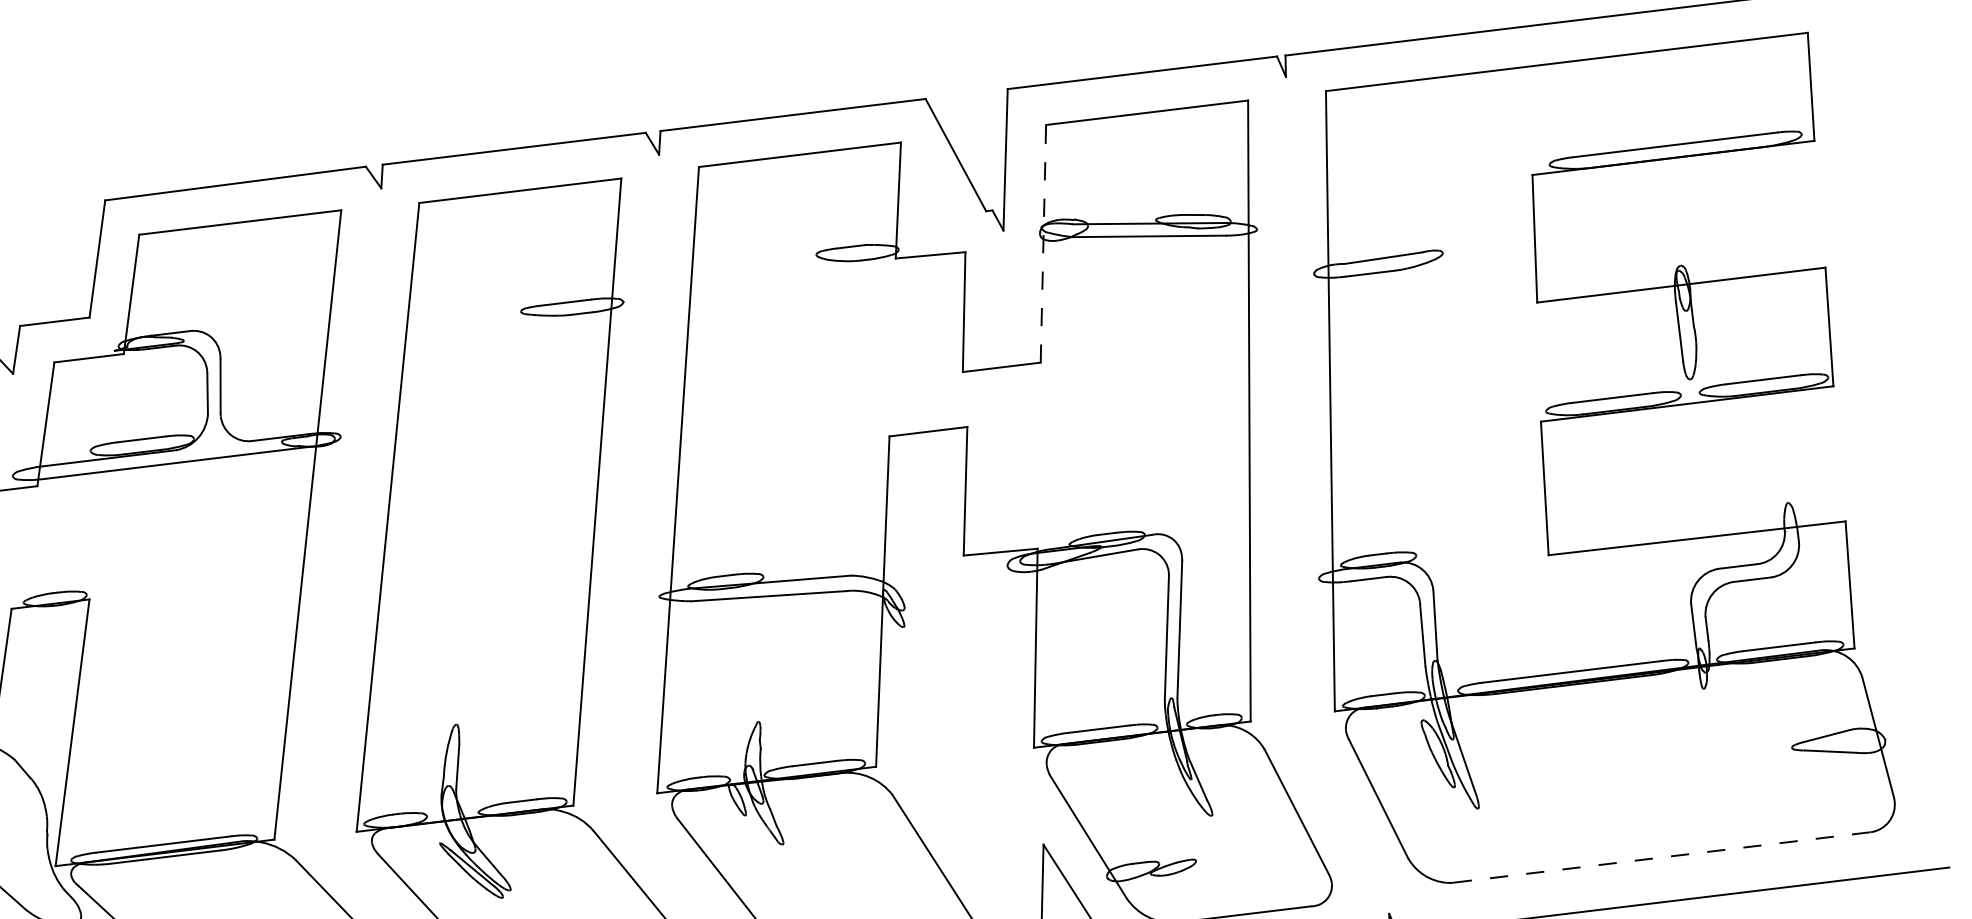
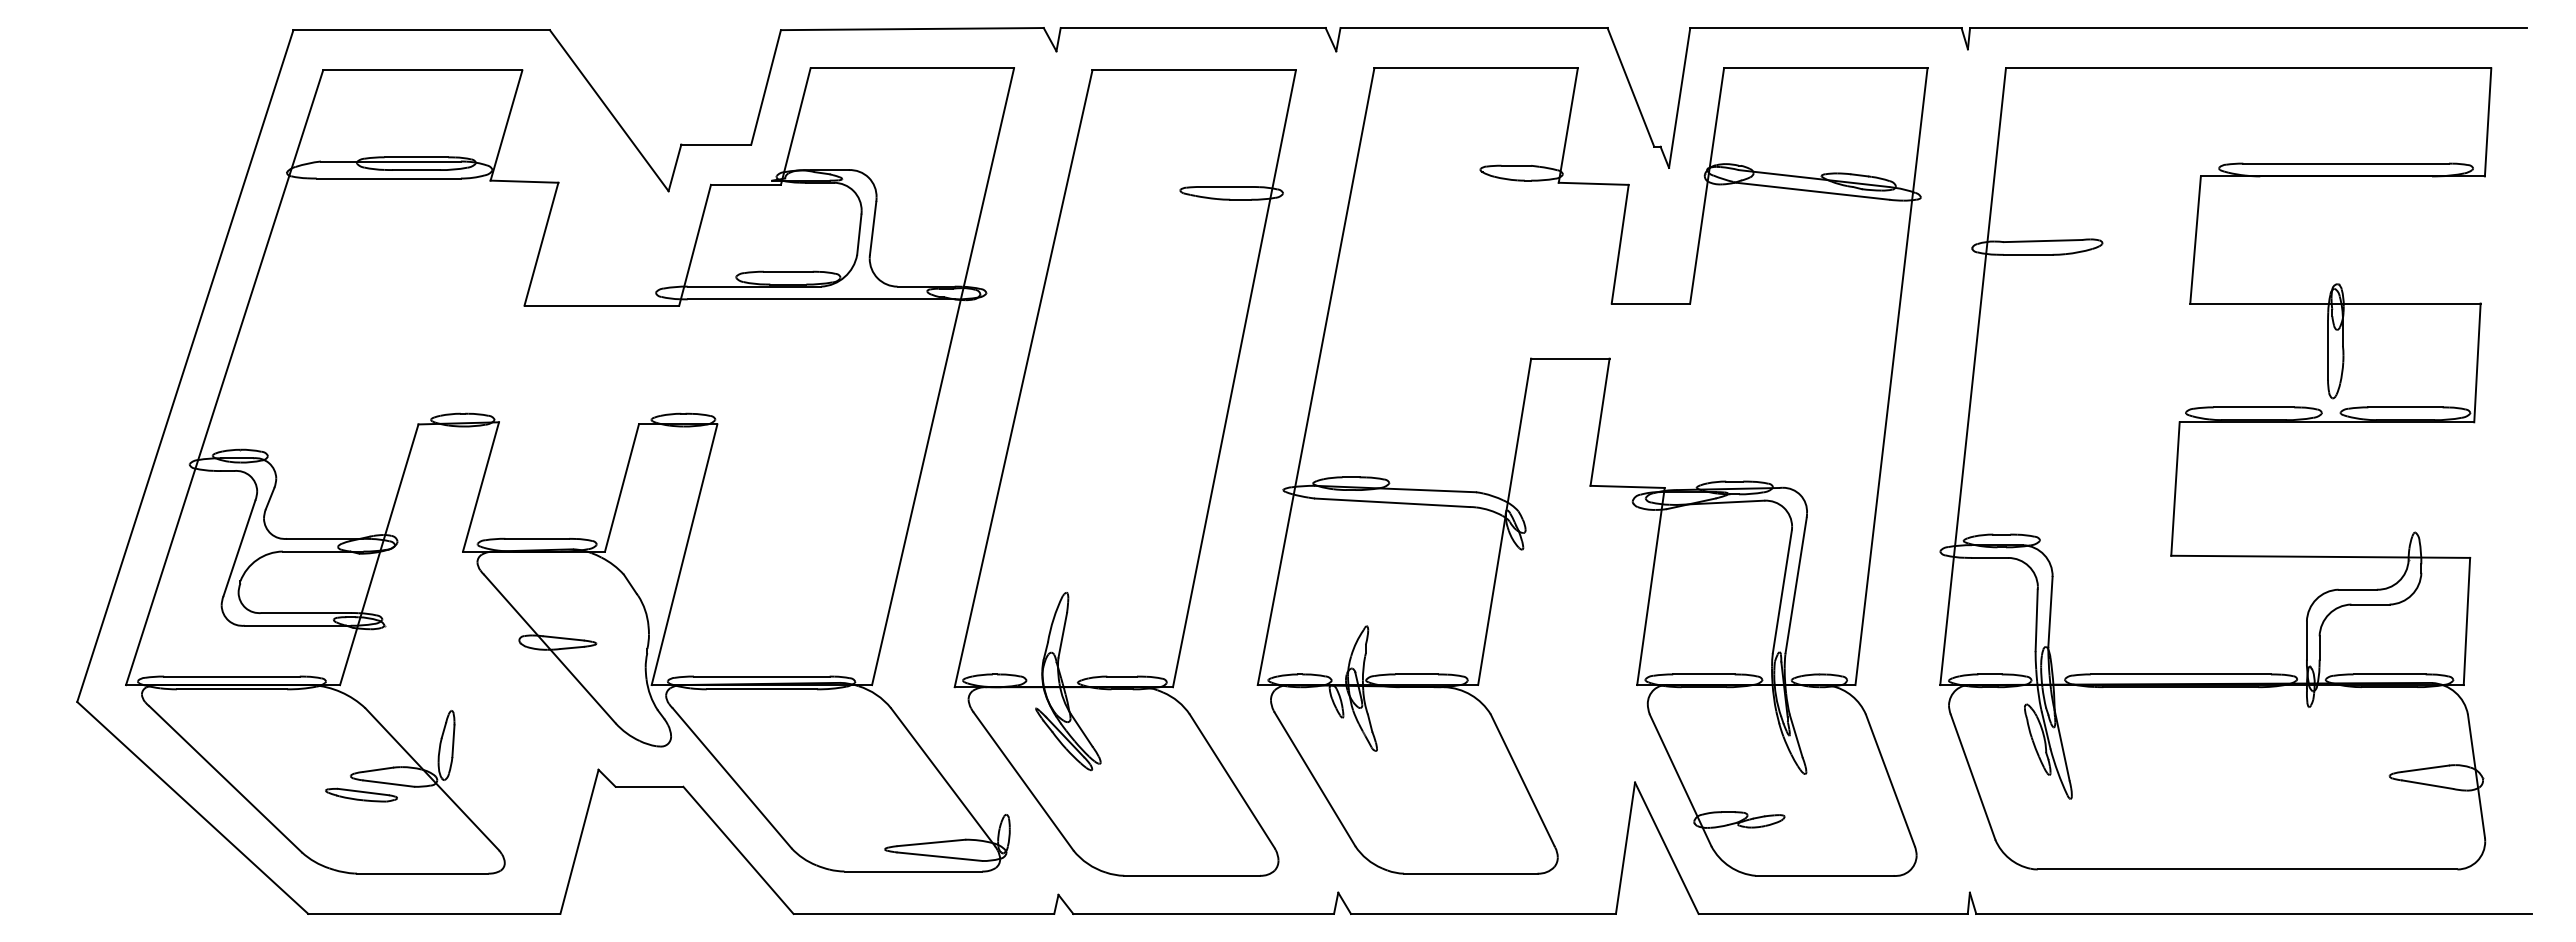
line: (1043, 243) -> (1707, 185), dashed -> solid
line: (1662, 857) -> (2247, 869), dashed -> solid

